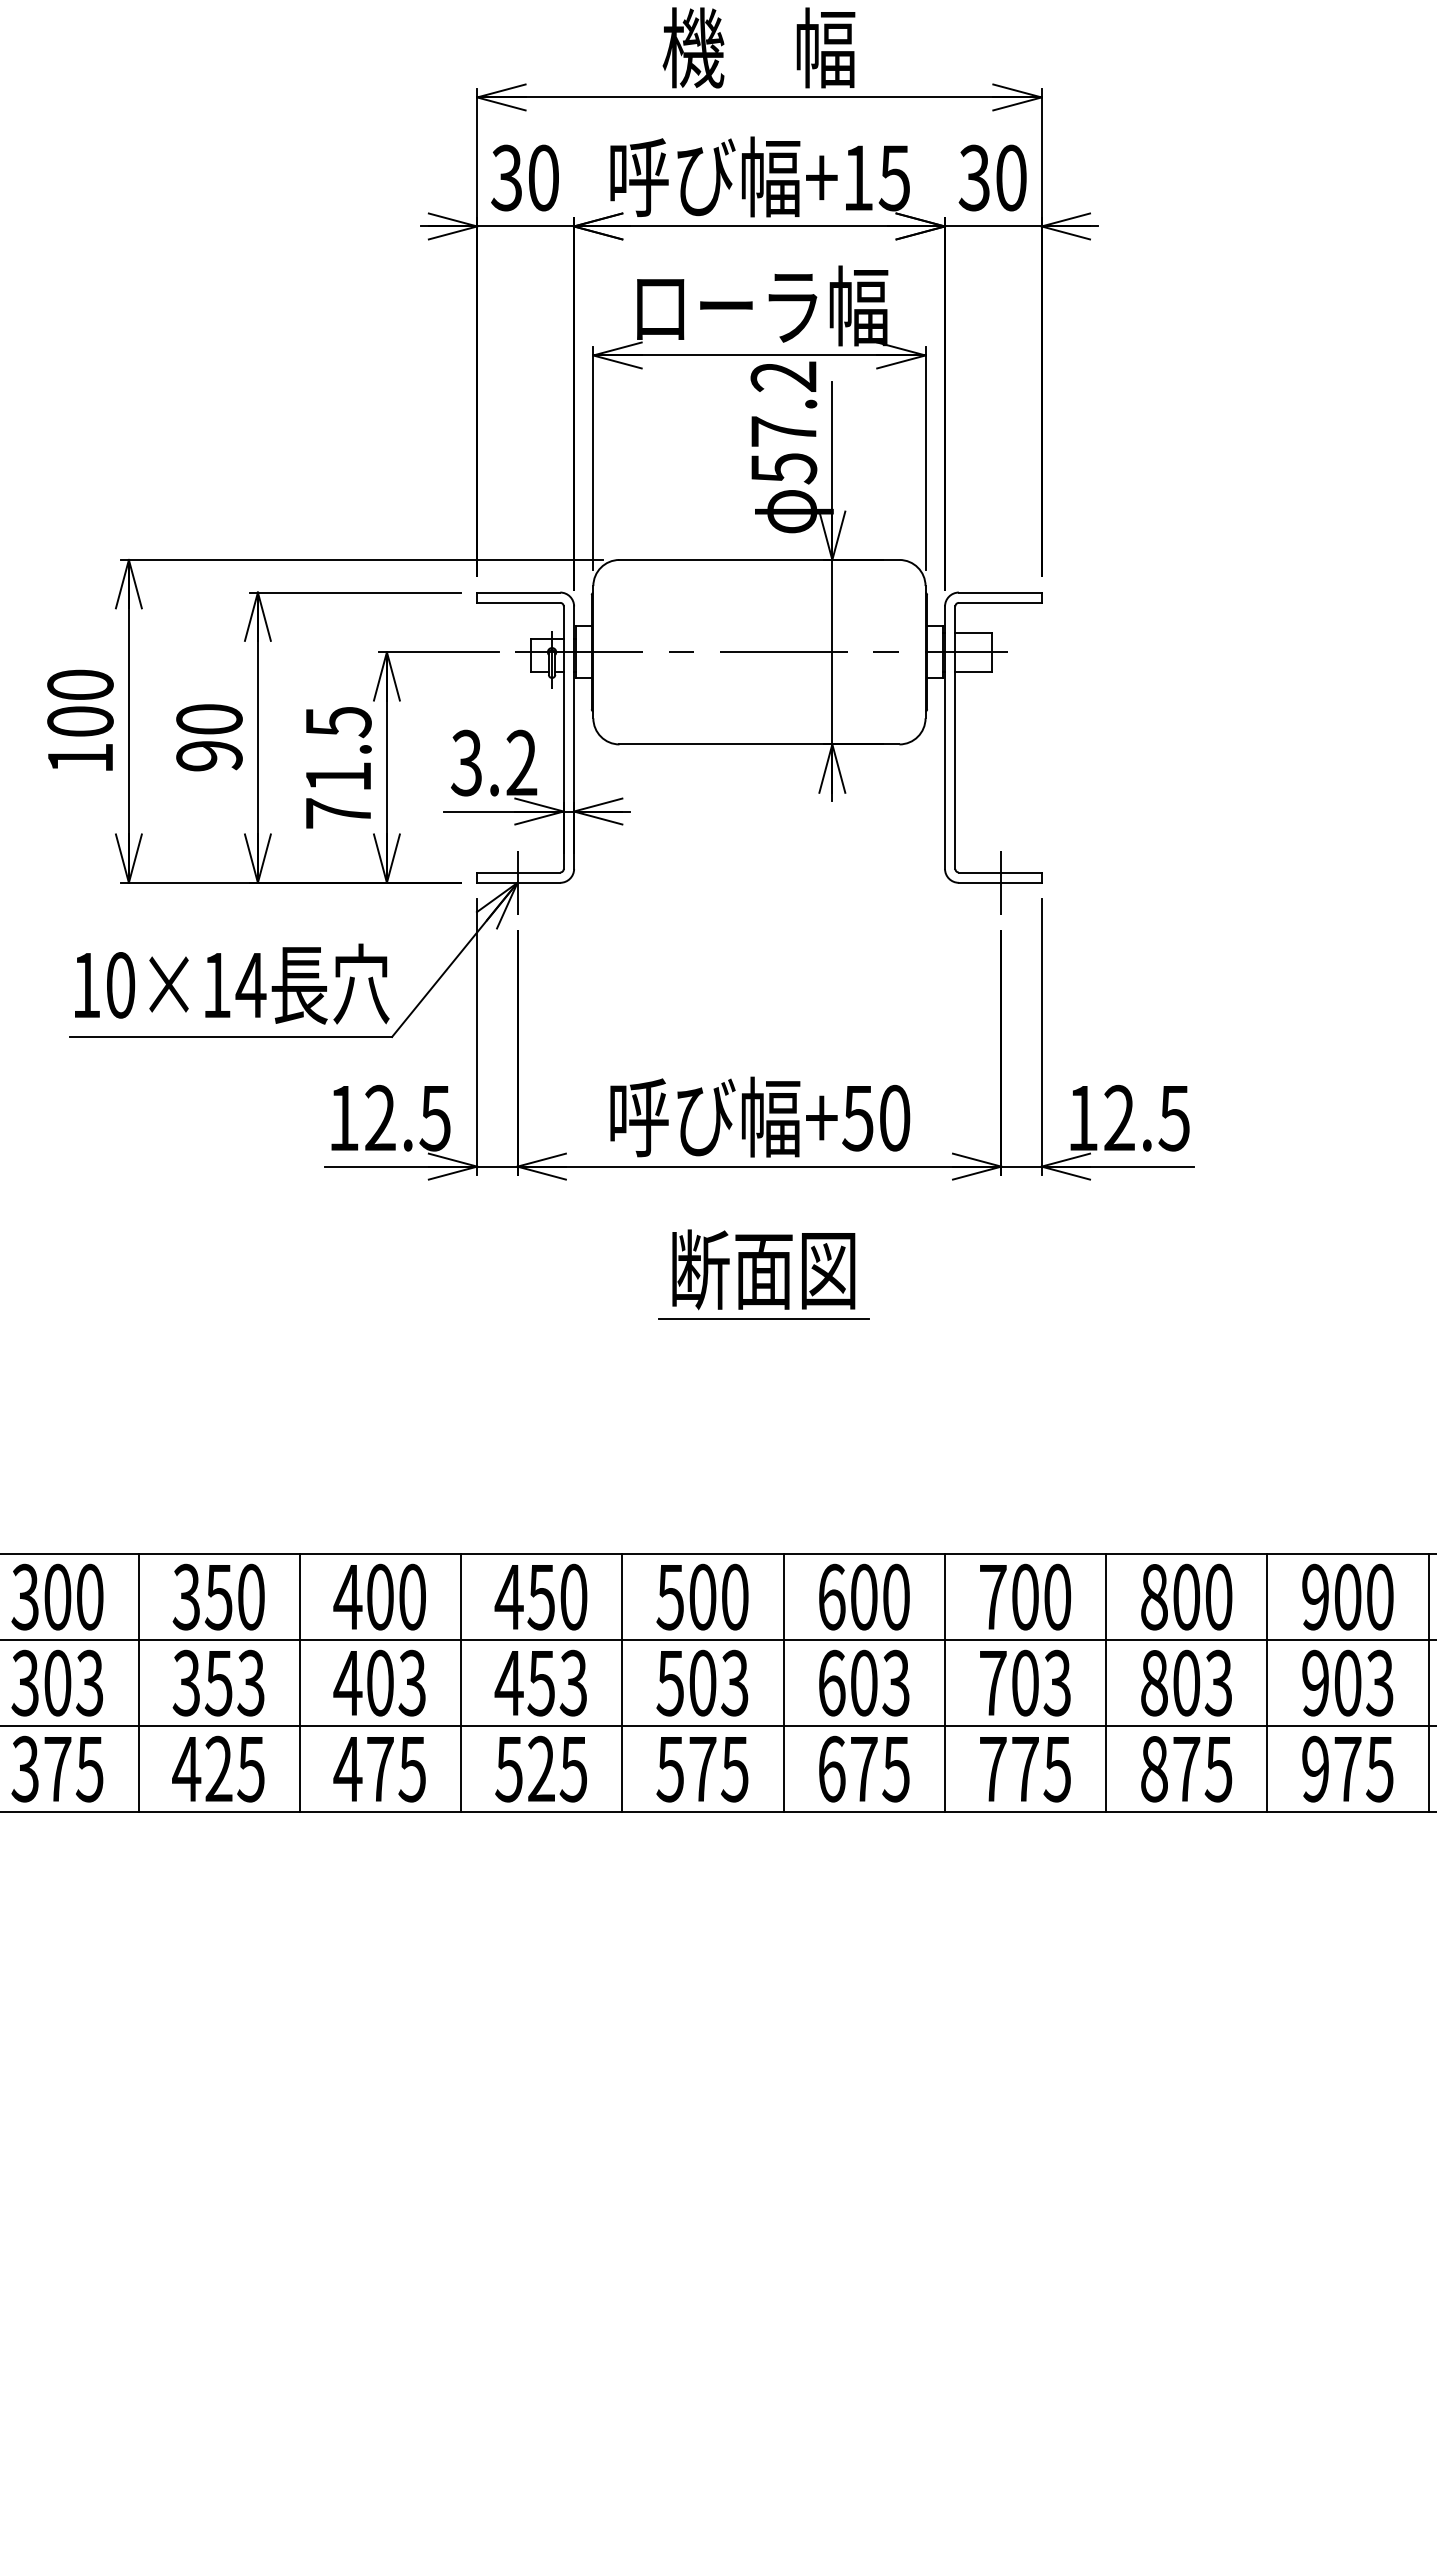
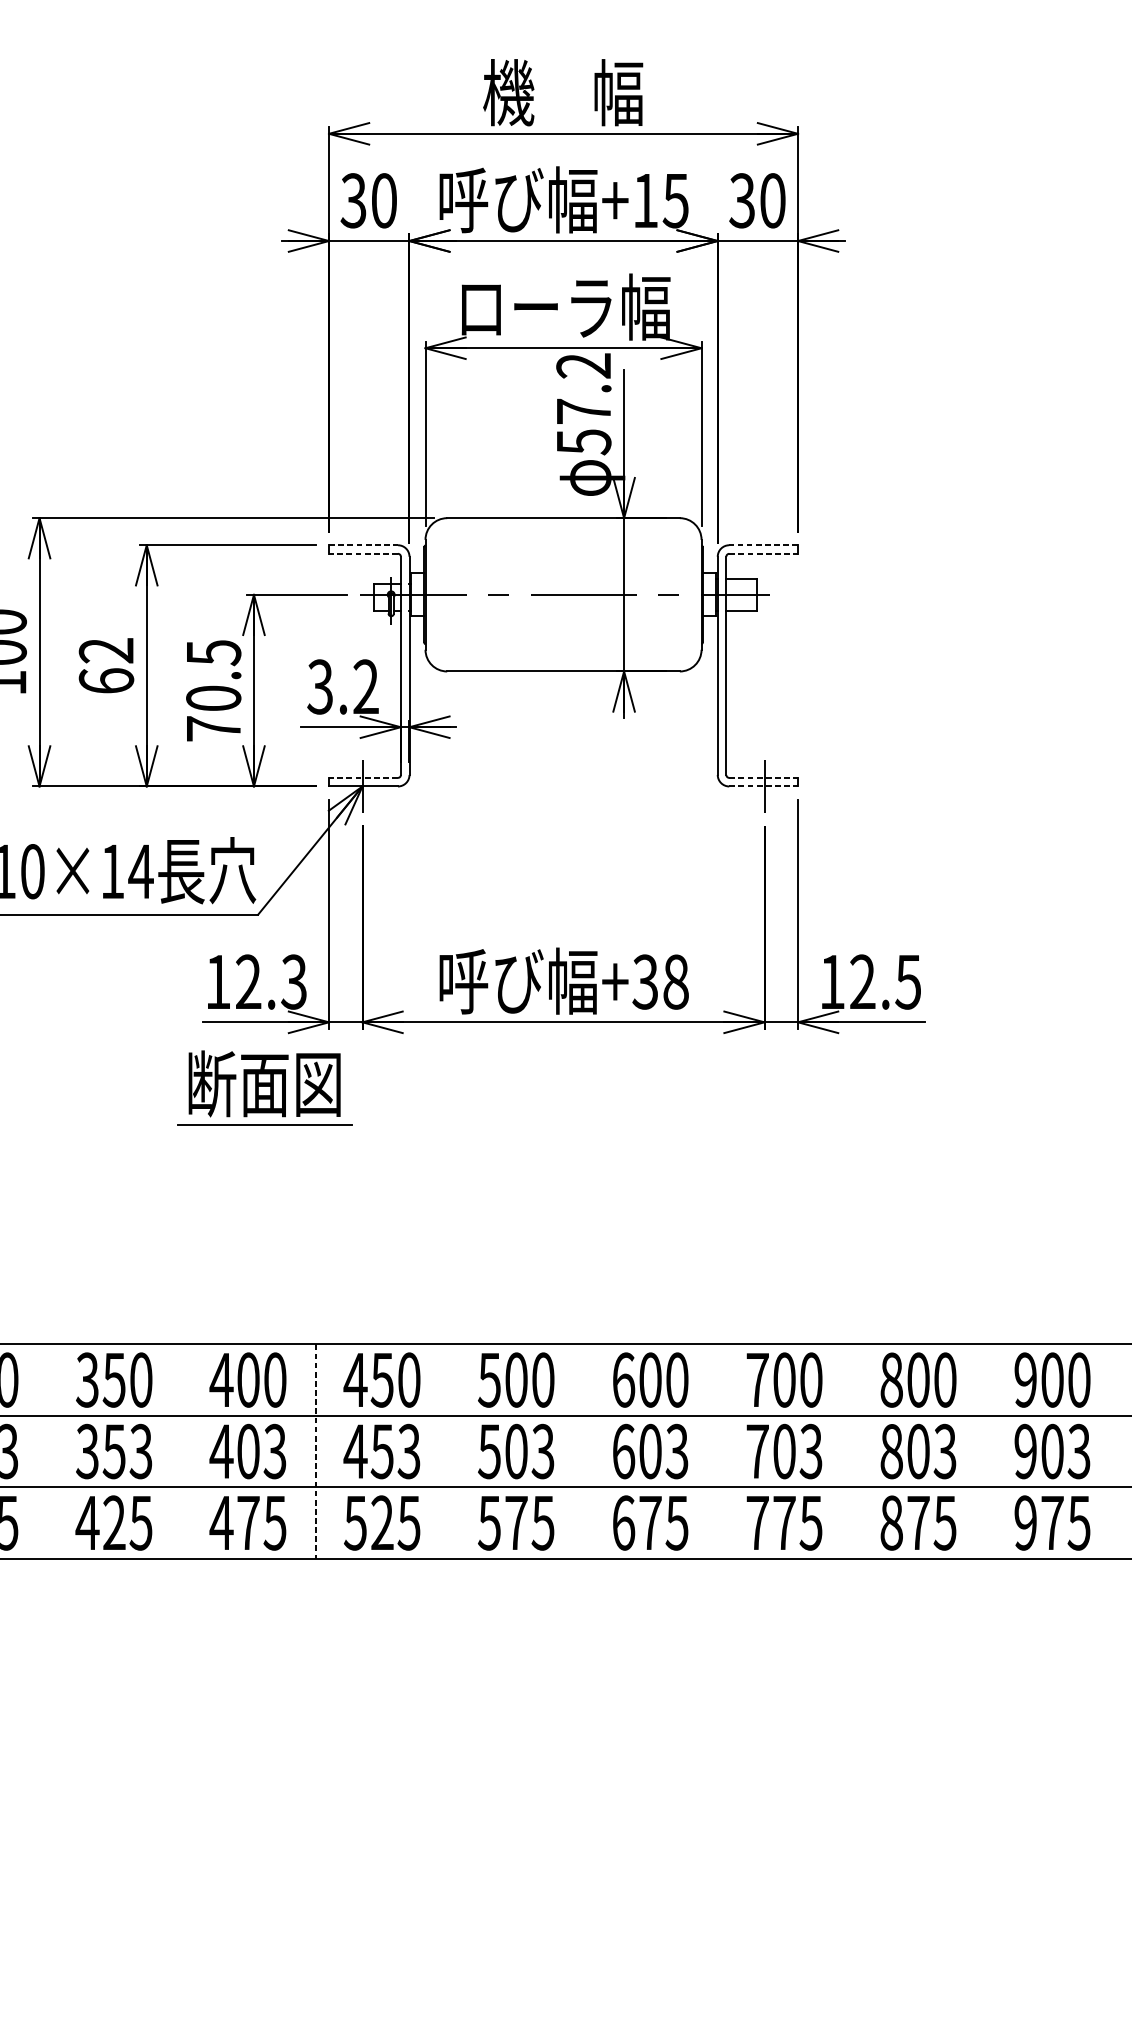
line: (519, 592) -> (364, 545), solid -> dashed
line: (999, 592) -> (763, 545), solid -> dashed
line: (518, 602) -> (363, 553), solid -> dashed
line: (1000, 602) -> (763, 553), solid -> dashed
text: (209, 737) -> (106, 665), 90 -> 62
text: (338, 776) -> (213, 698), 71.5 -> 70.5
line: (518, 872) -> (363, 777), solid -> dashed
line: (1000, 872) -> (763, 777), solid -> dashed
line: (1000, 882) -> (763, 786), solid -> dashed
text: (434, 1117) -> (293, 981), 12.5 -> 12.3
text: (876, 1117) -> (660, 981), +50 -> +38
part: (763, 1274) -> (264, 1087), moved
line: (138, 1683) -> (47, 1451), removed
line: (299, 1683) -> (181, 1451), removed
line: (461, 1683) -> (315, 1451), solid -> dashed
line: (622, 1683) -> (449, 1451), removed
line: (783, 1683) -> (583, 1451), removed
line: (944, 1683) -> (717, 1451), removed
line: (1106, 1683) -> (851, 1451), removed
line: (1267, 1683) -> (985, 1451), removed
line: (1428, 1683) -> (1119, 1451), removed

